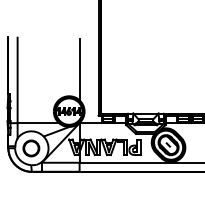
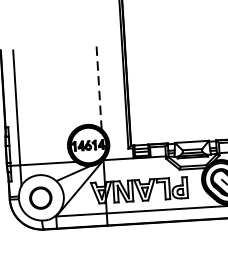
line: (79, 69) -> (98, 88), solid -> dashed

